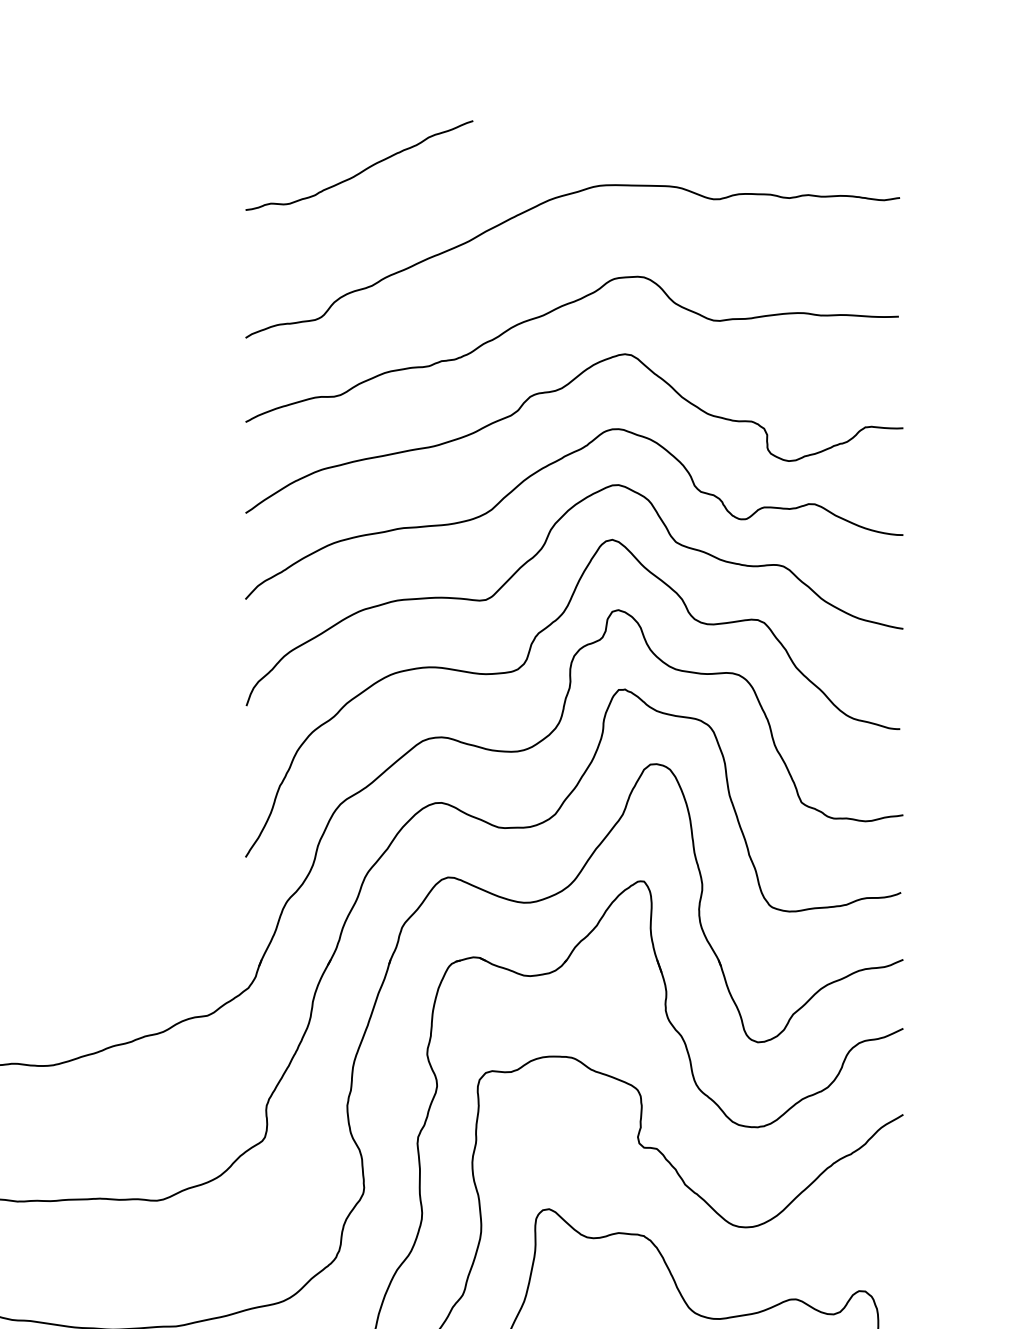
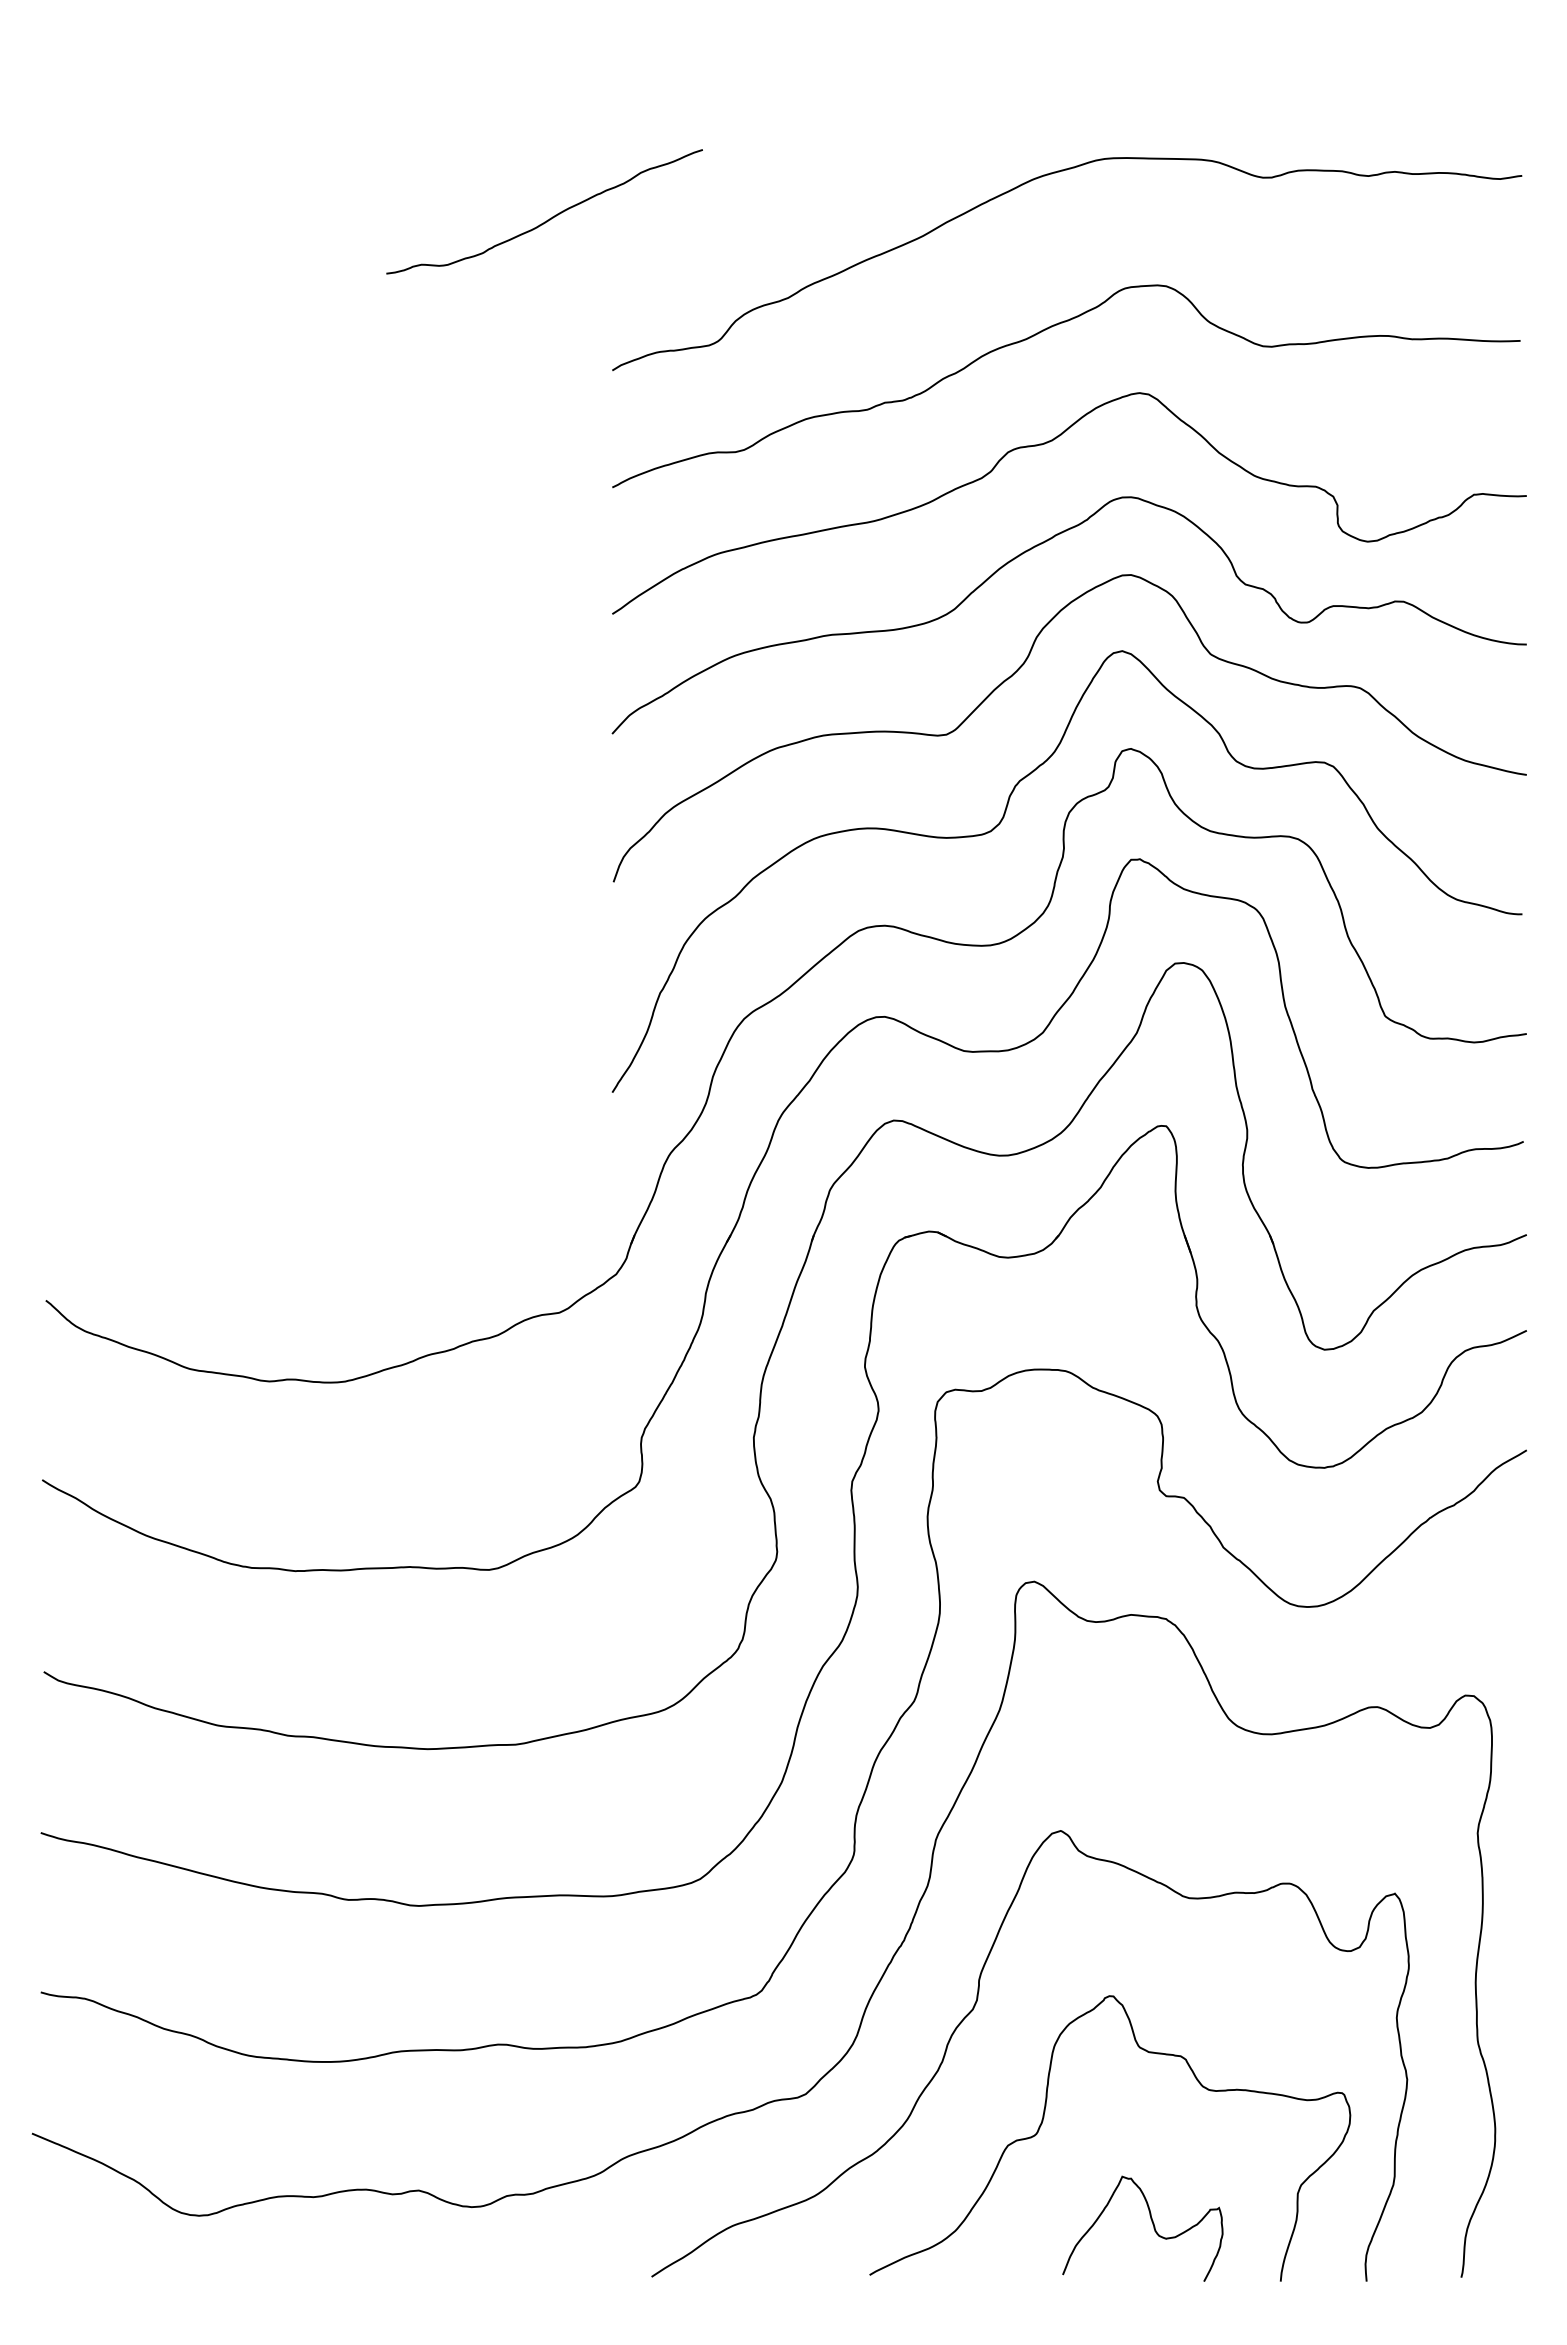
curve: (361, 171) -> (547, 219), moved

